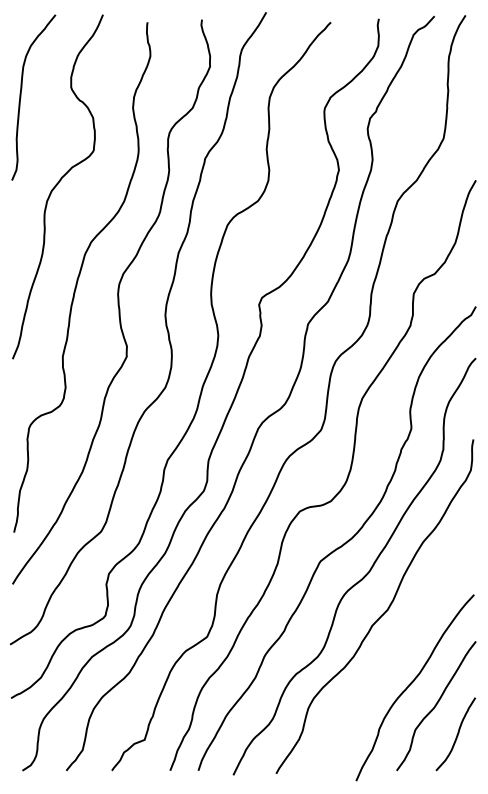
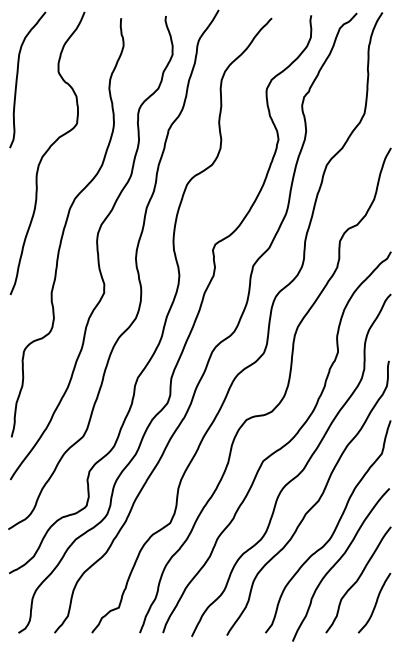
curve: (407, 643) -> (334, 528), added

